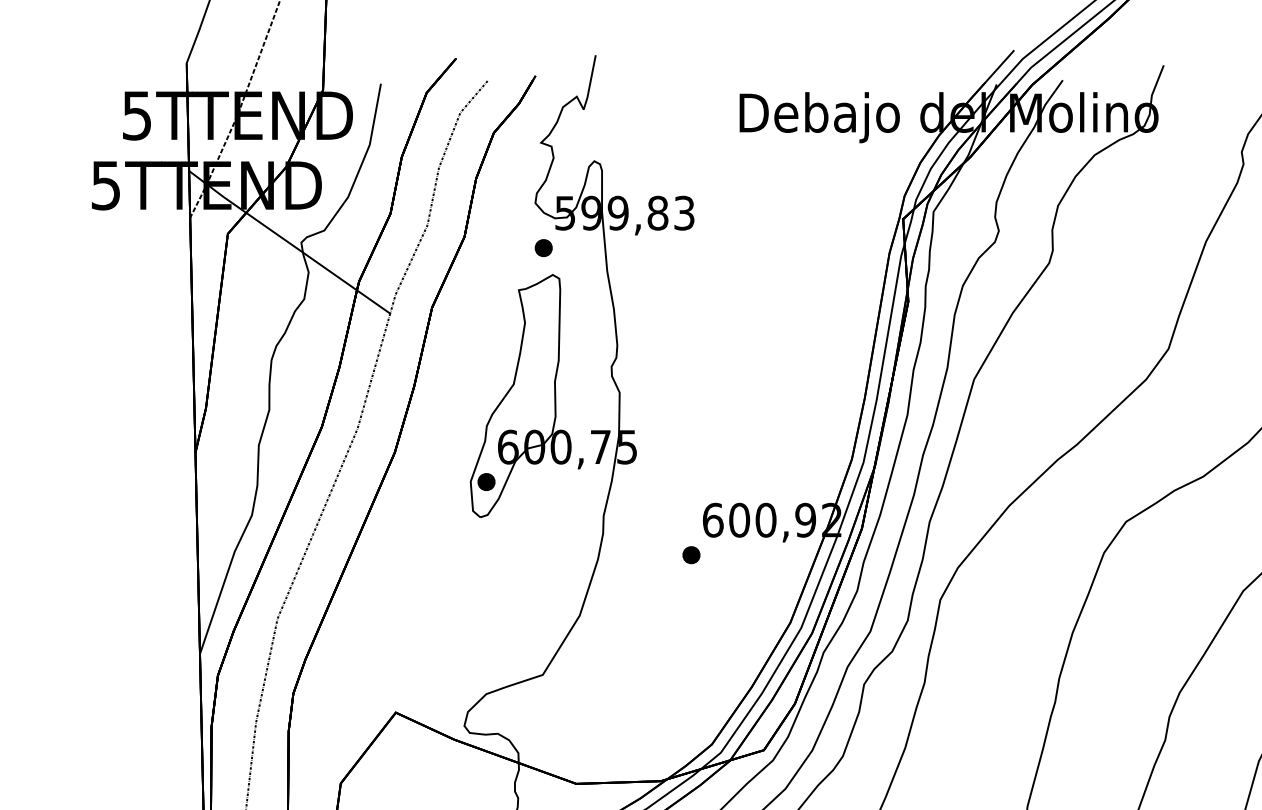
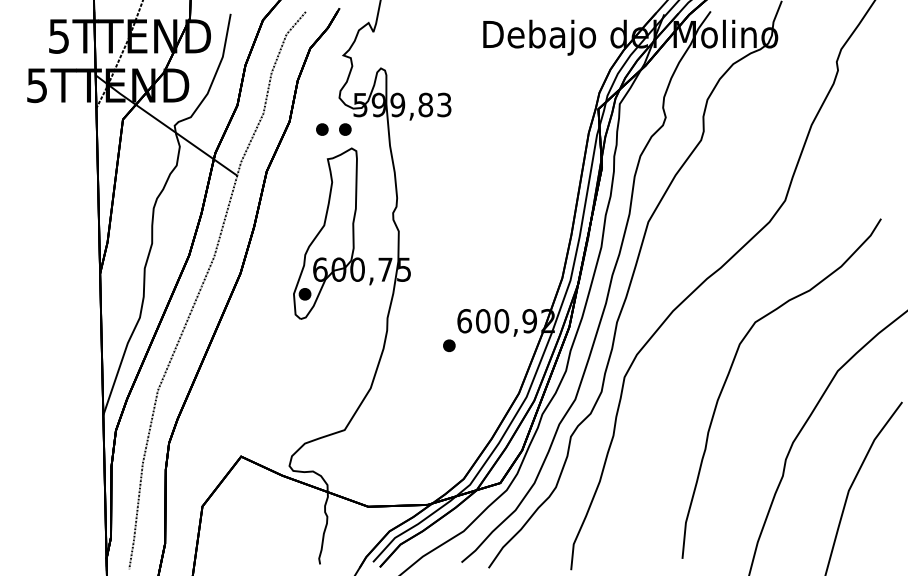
part: (511, 247) -> (322, 129), added

